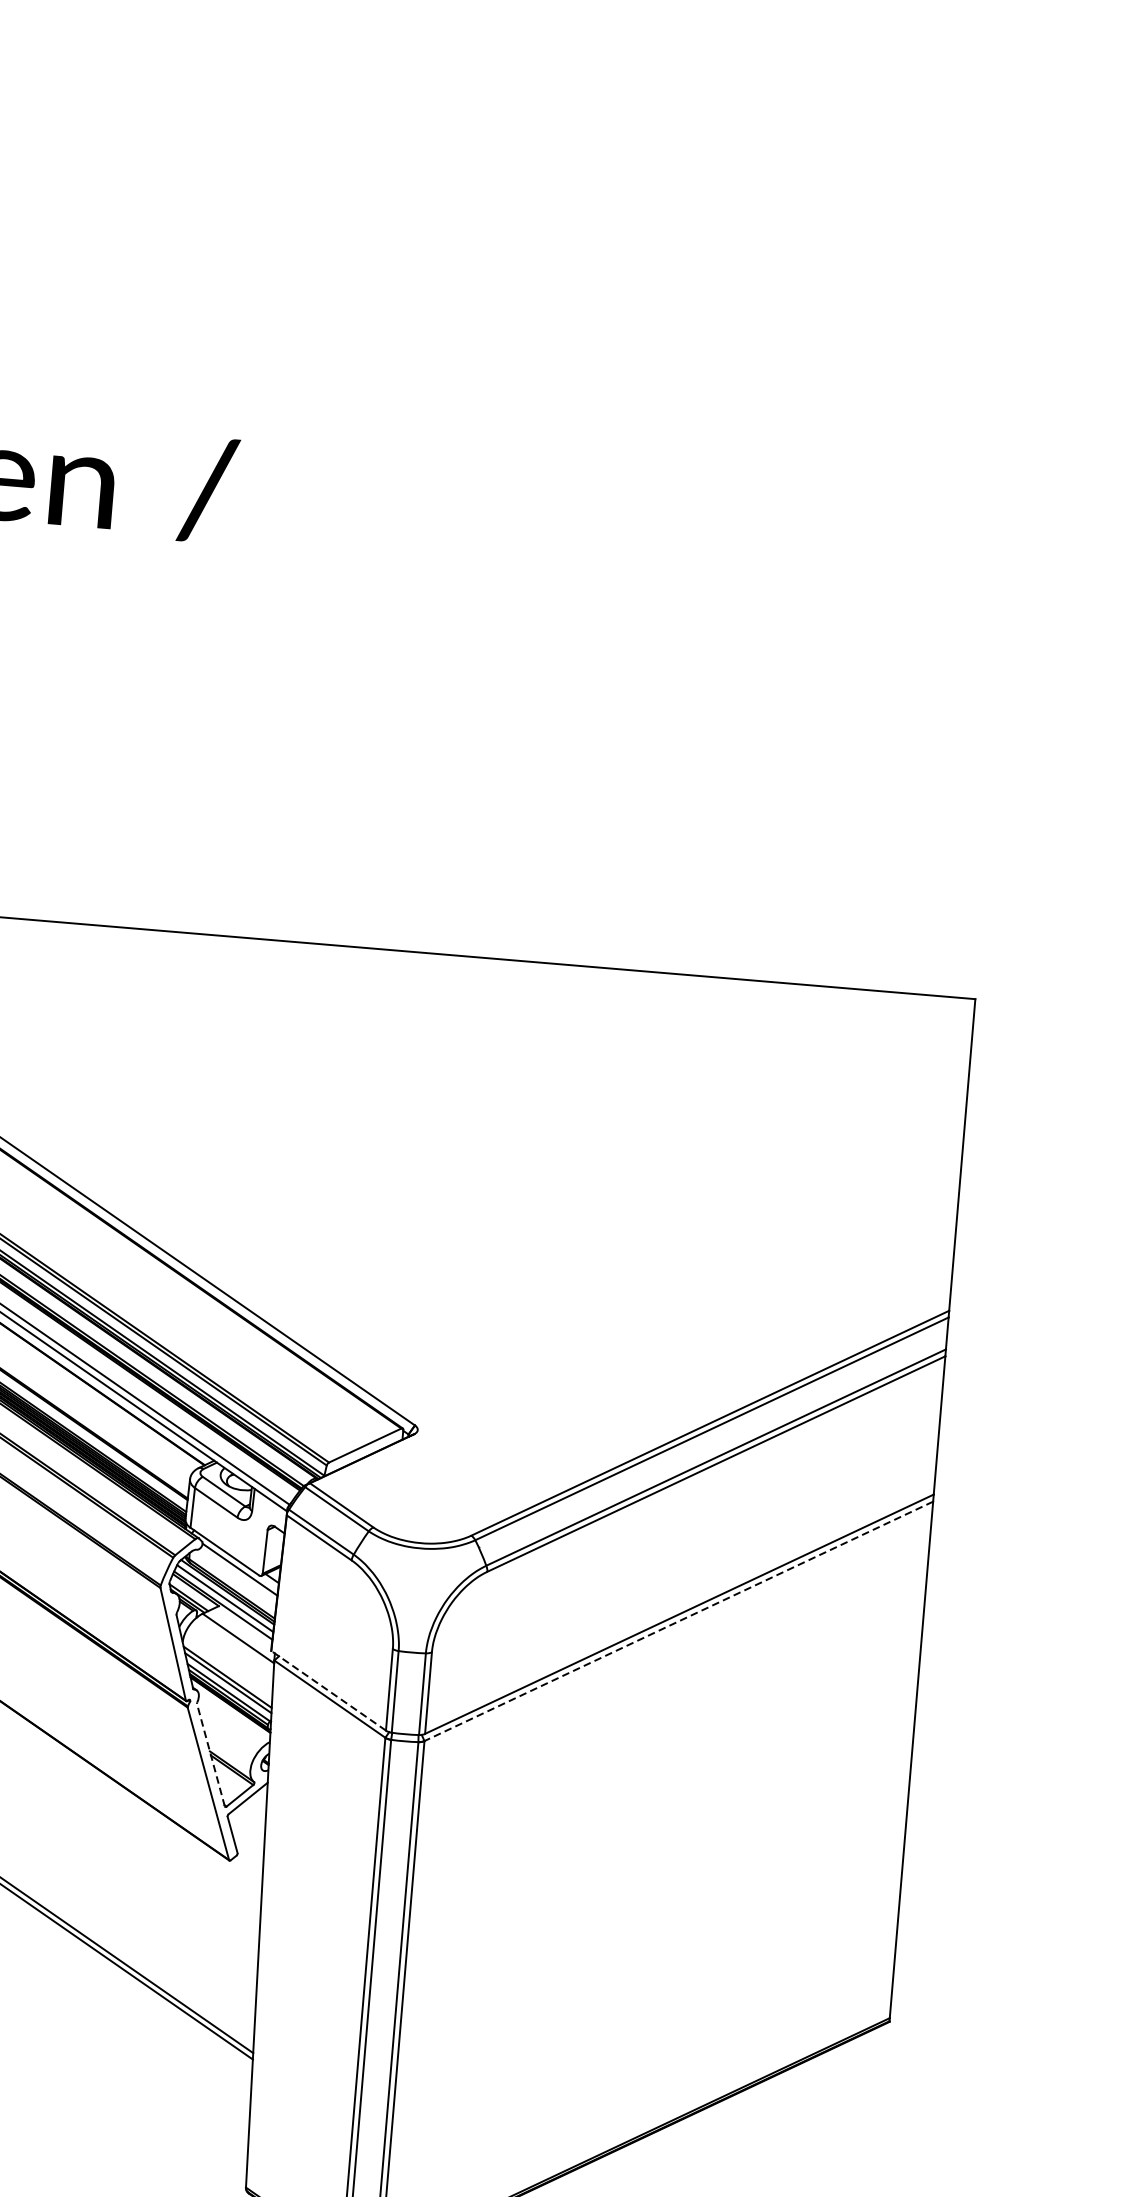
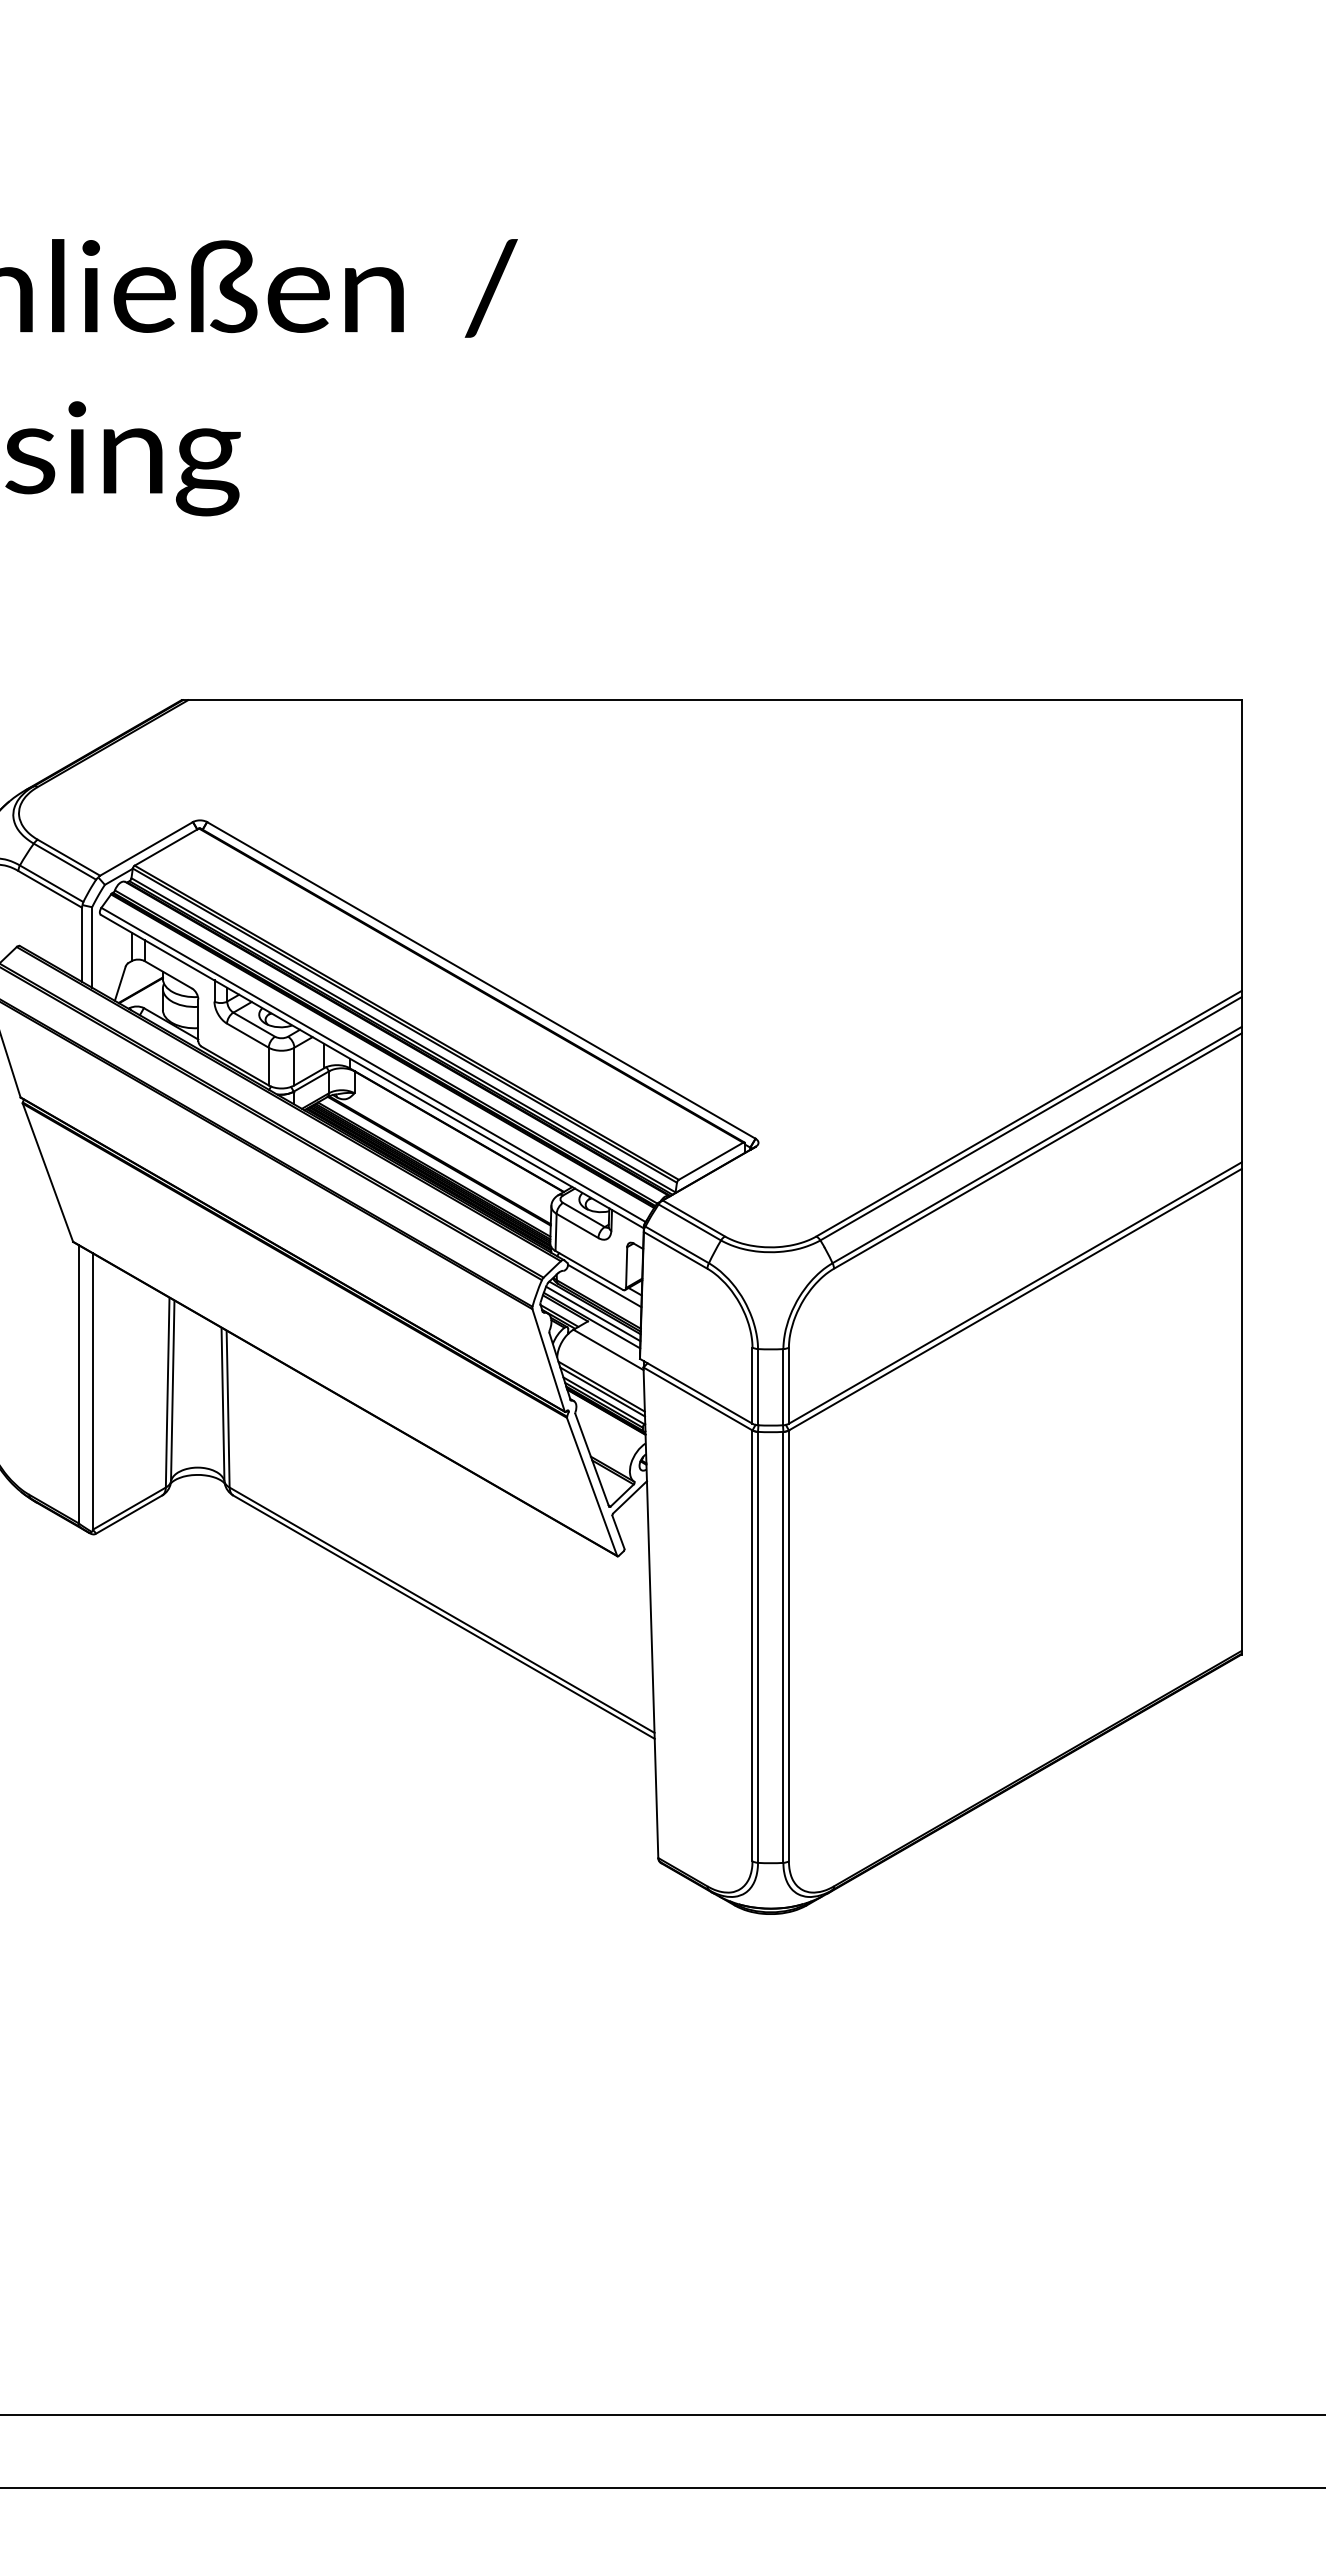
line: (678, 1621) -> (1014, 1299), dashed -> solid
line: (328, 1691) -> (696, 1391), dashed -> solid
line: (210, 1754) -> (591, 1459), dashed -> solid

